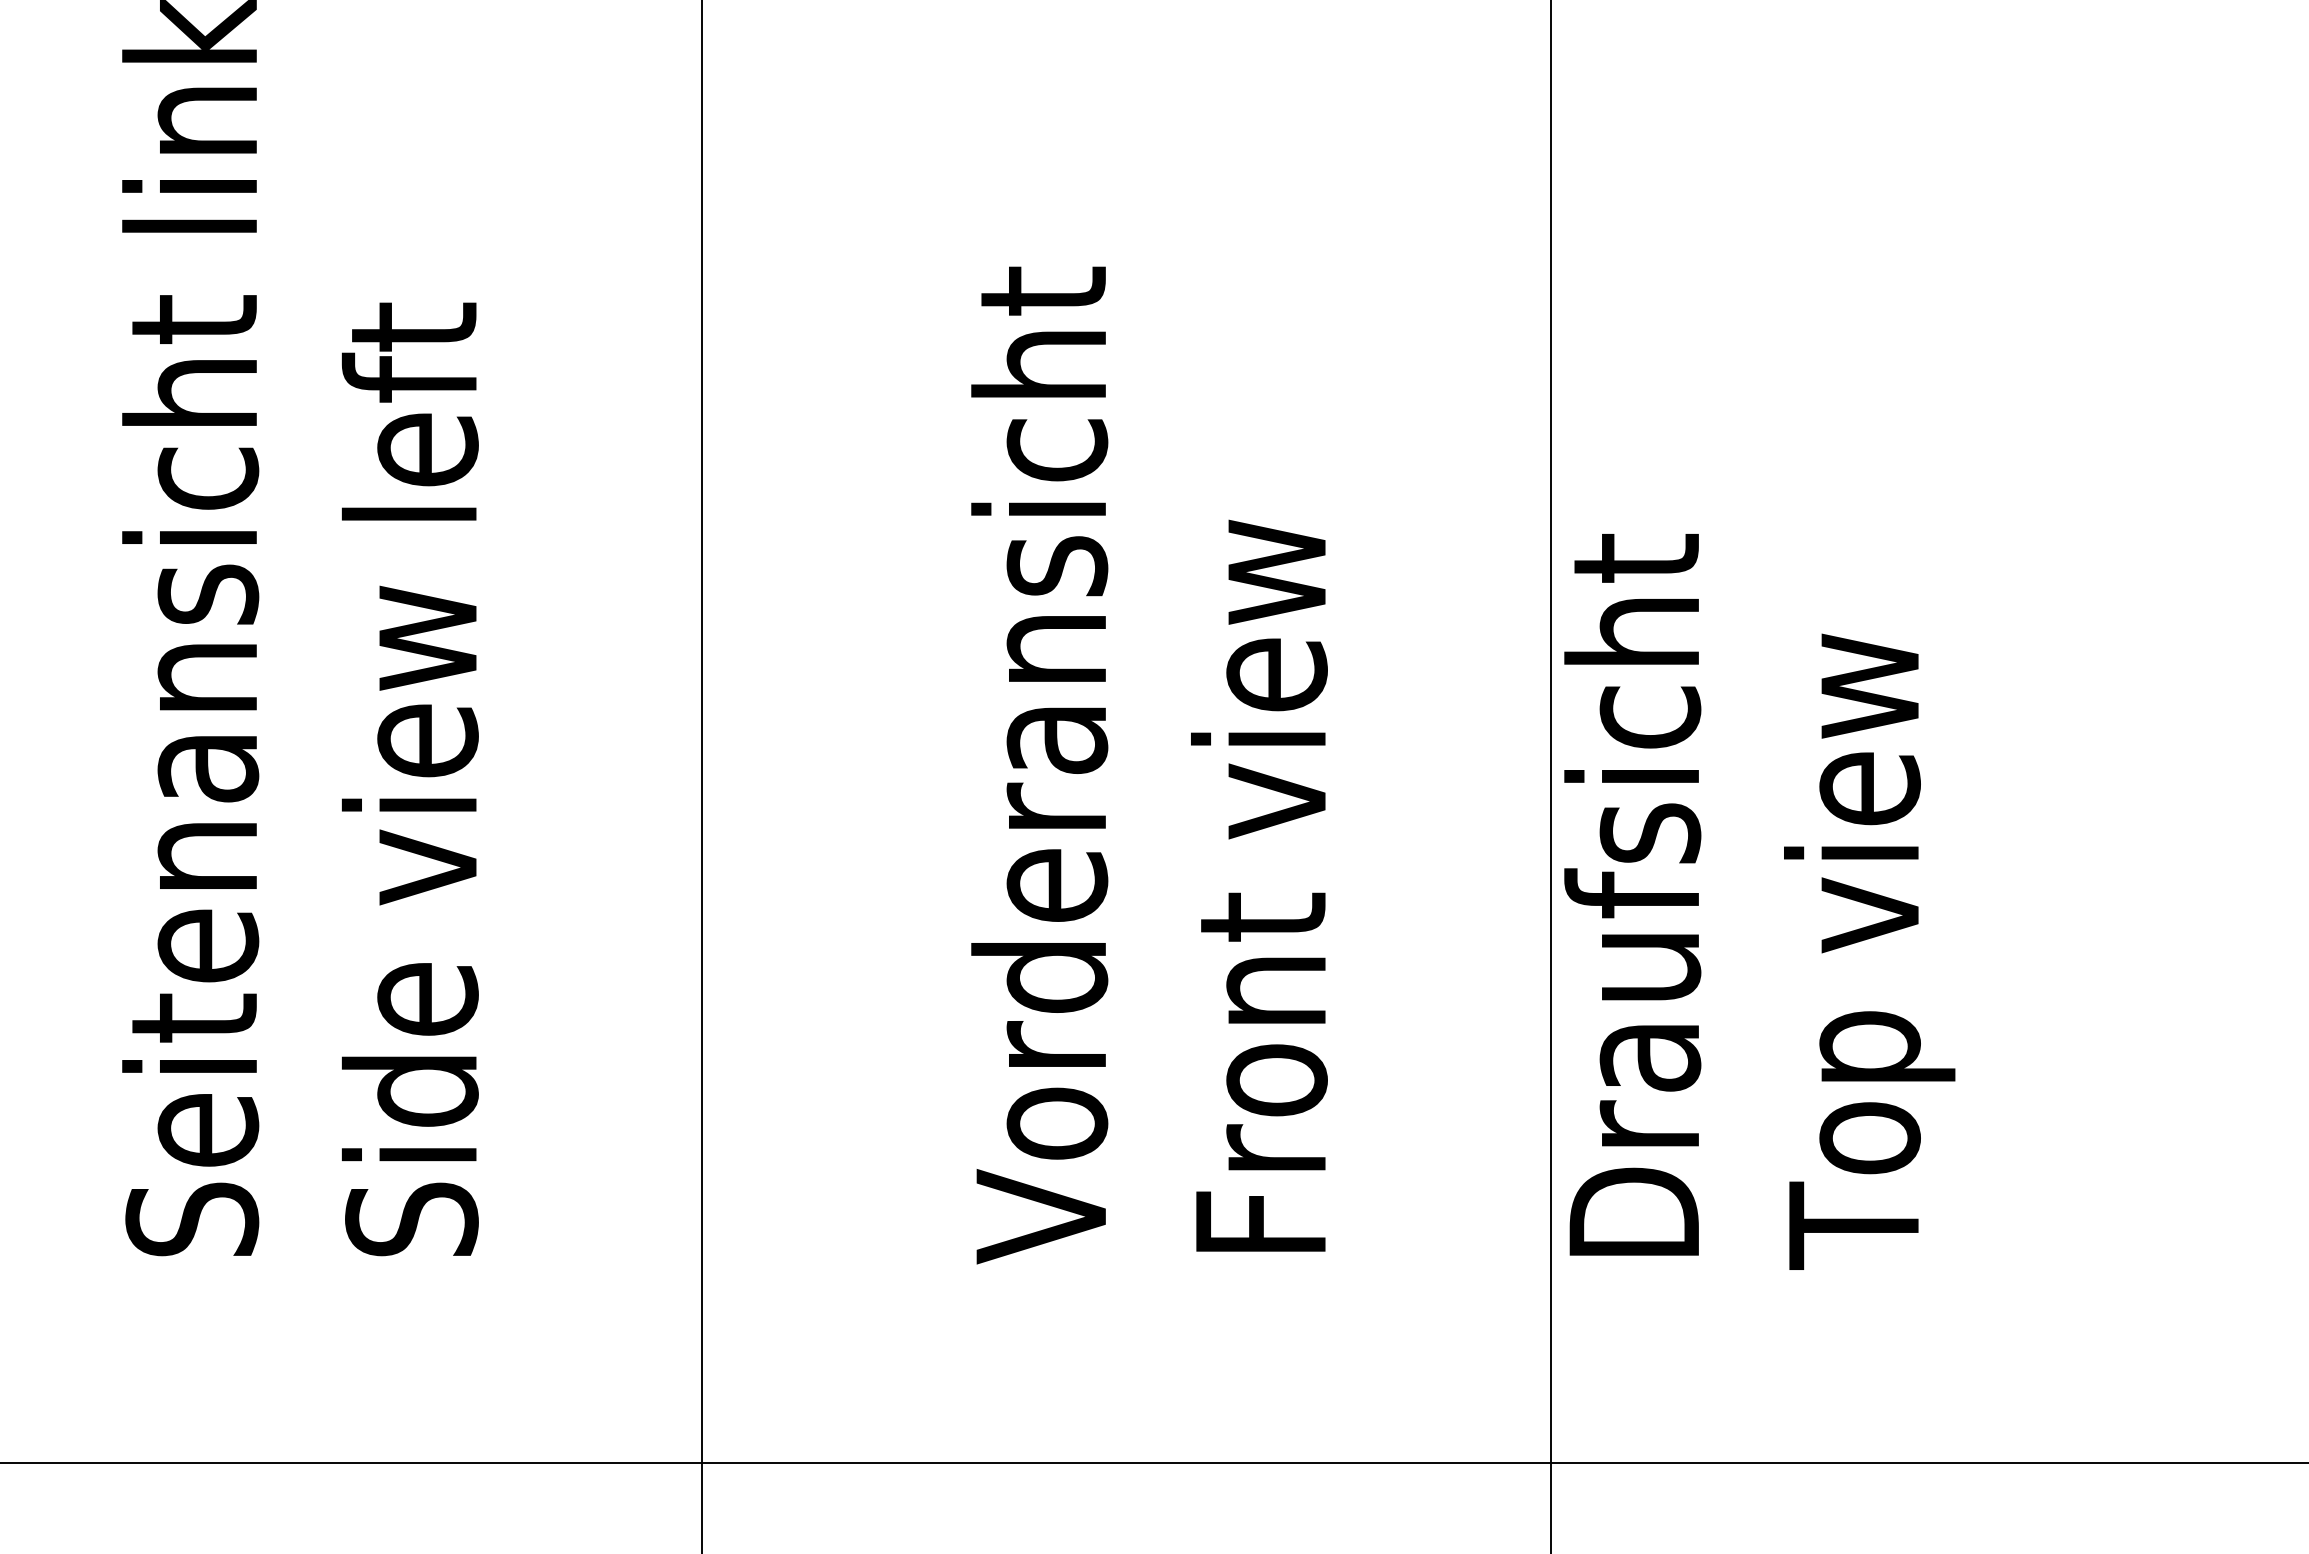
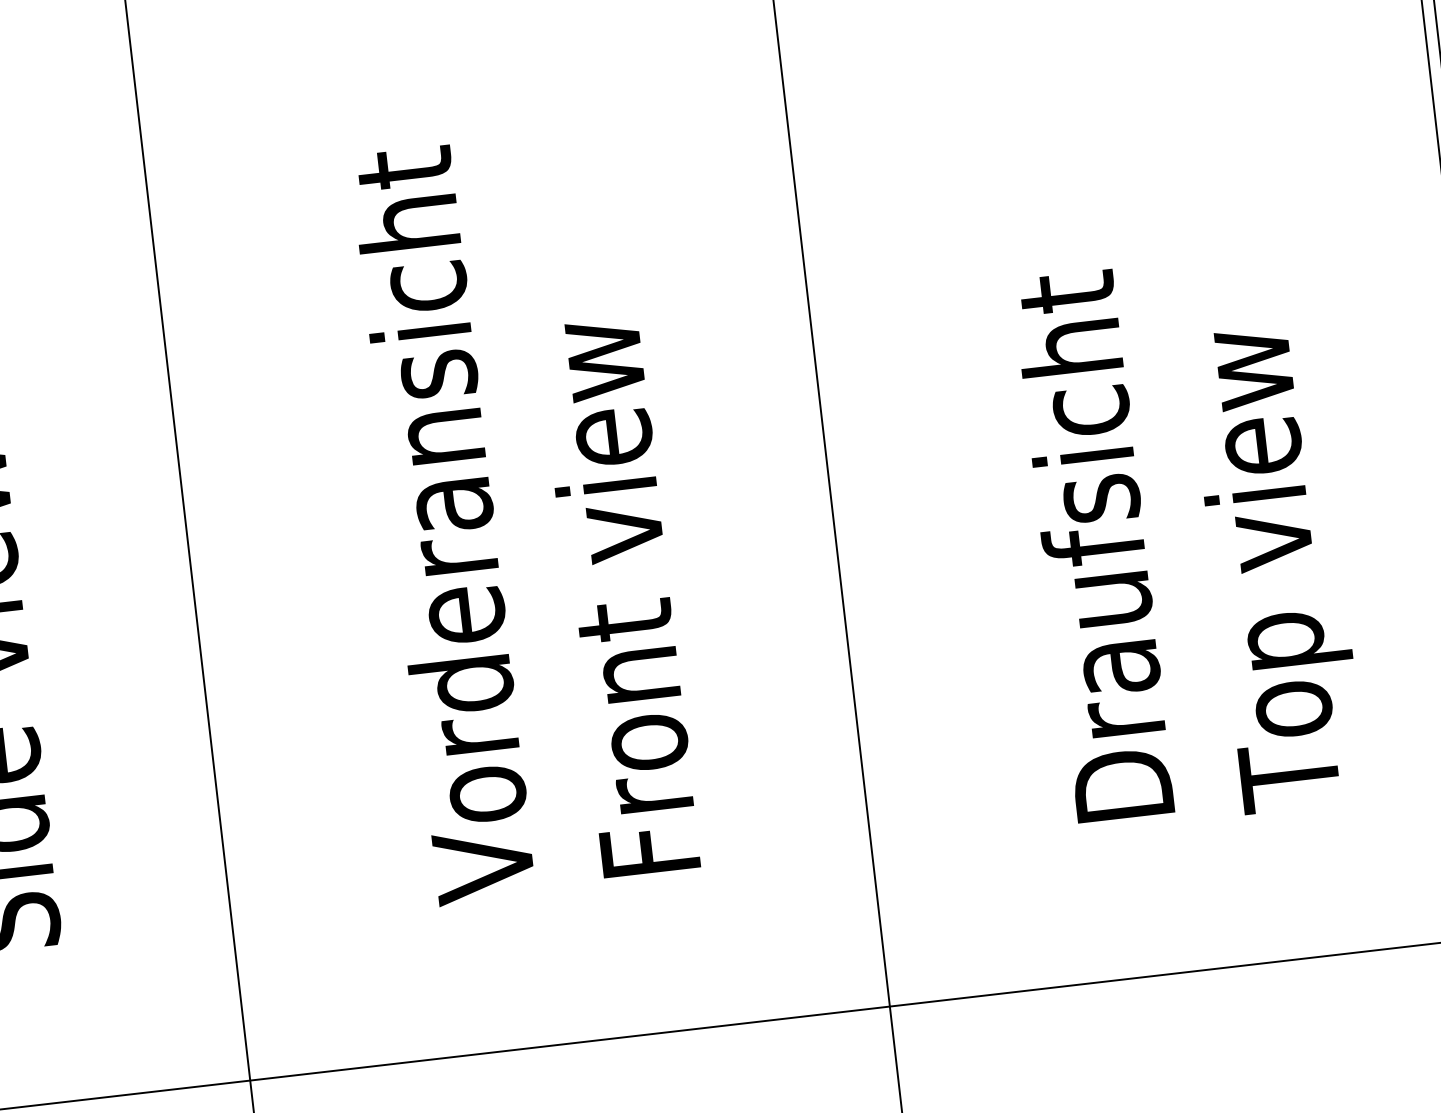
text: (1759, 901) -> (1190, 540), moved

